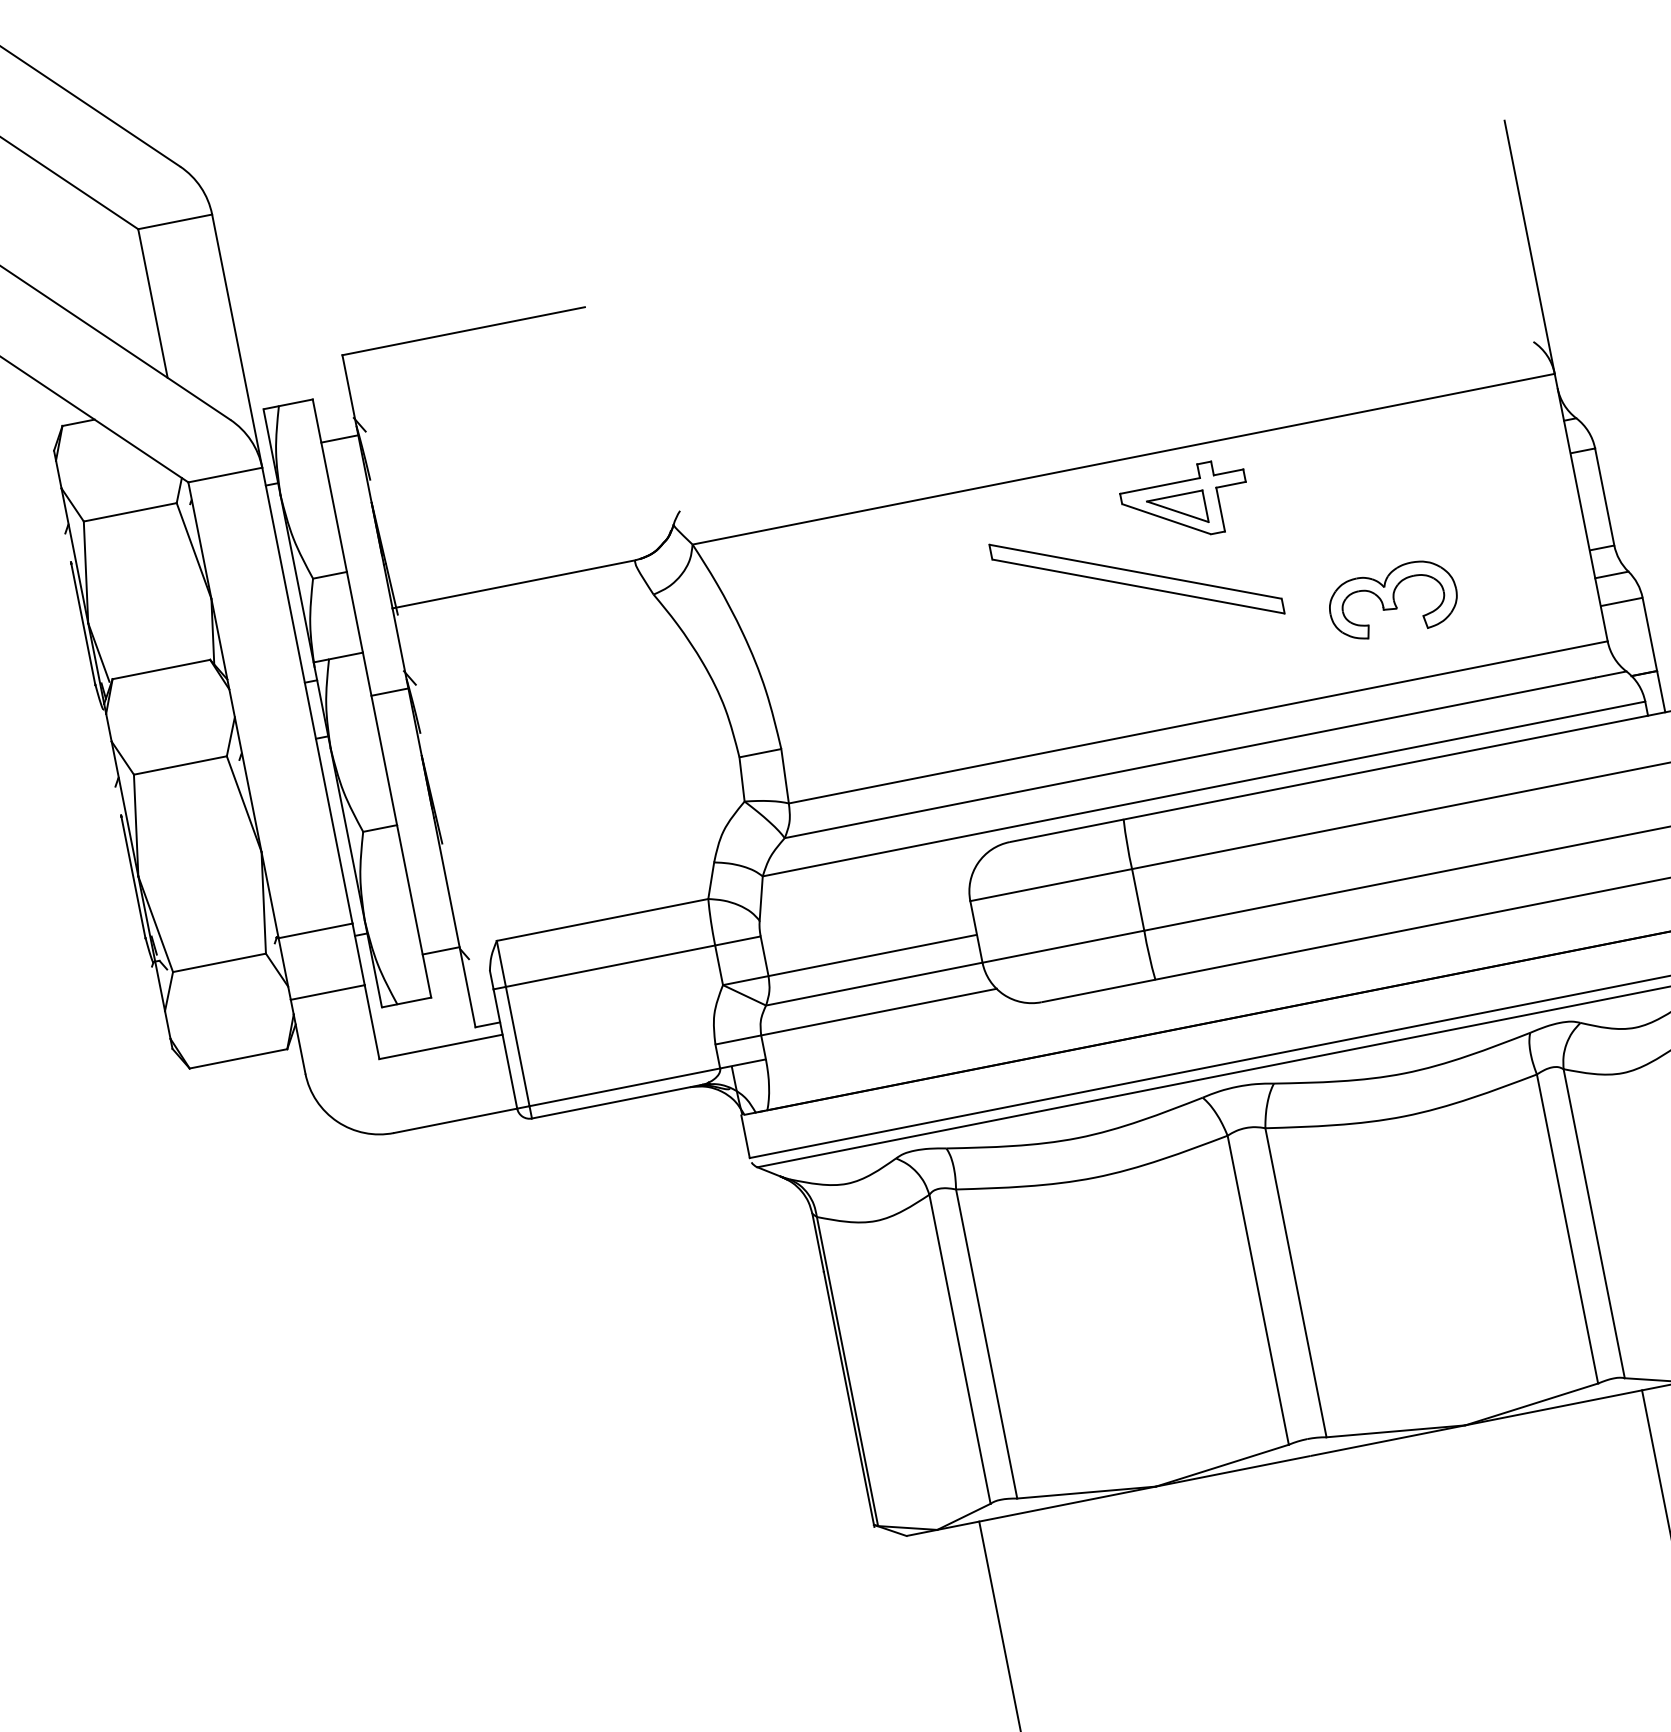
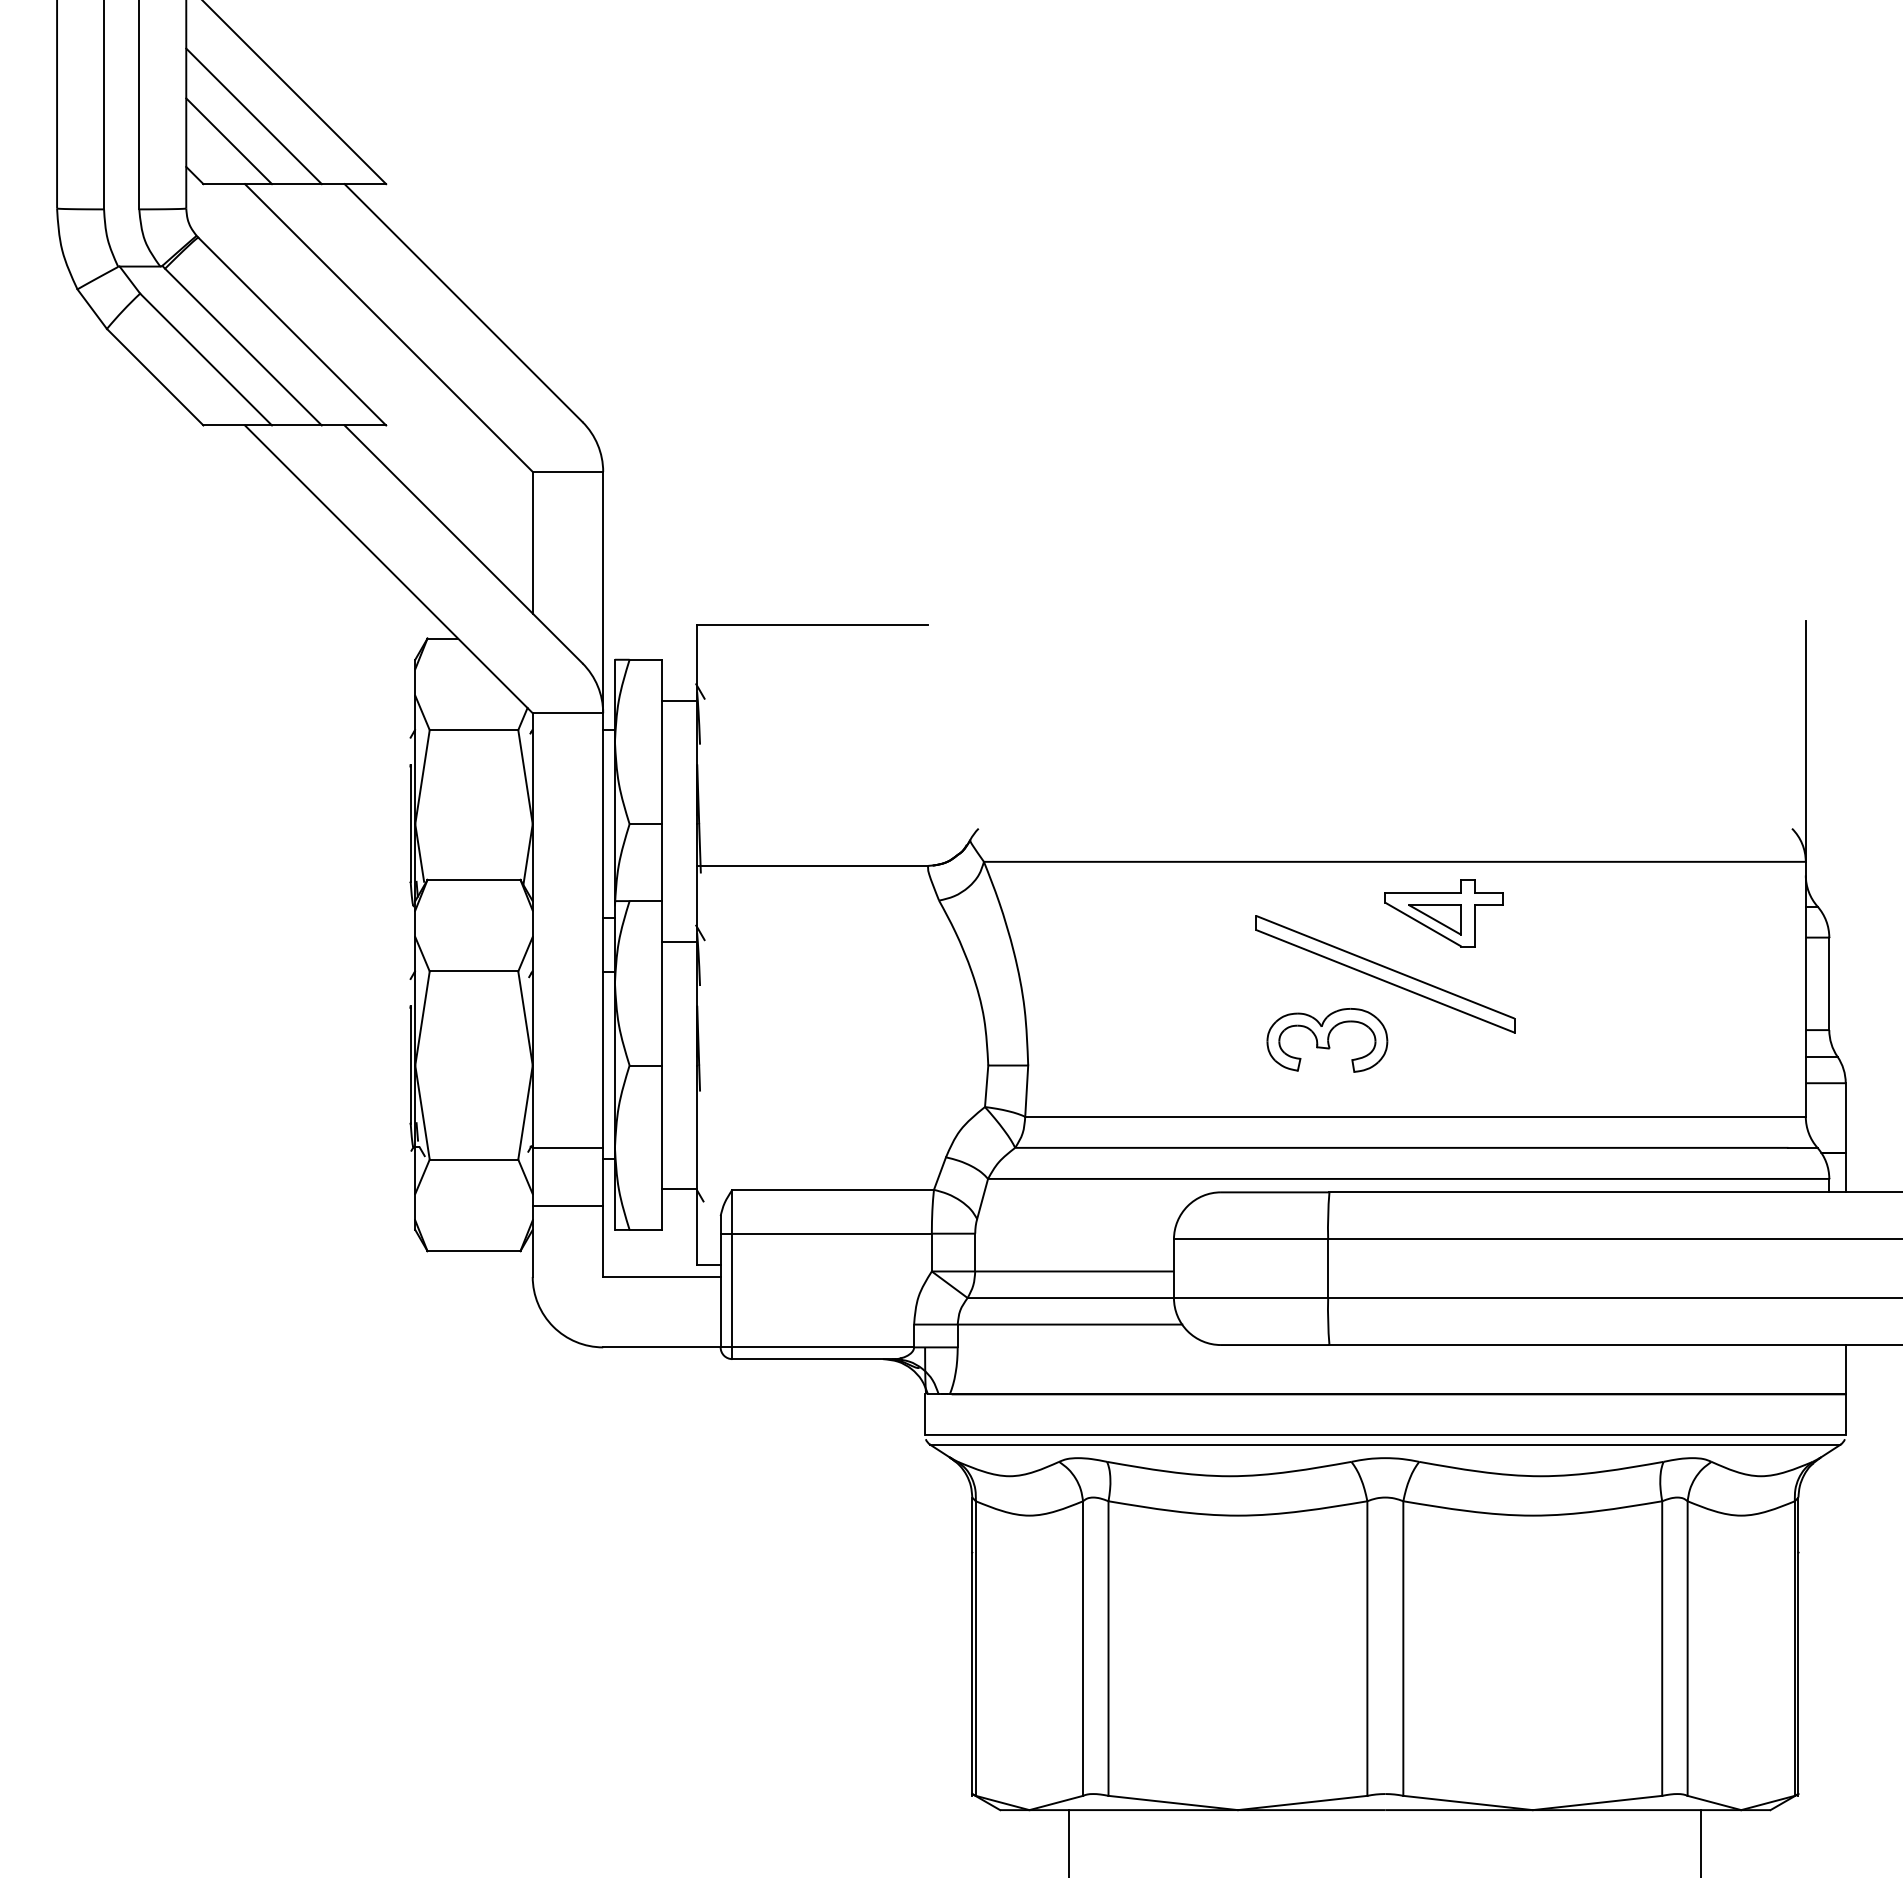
part: (1393, 600) -> (1327, 1040), moved

